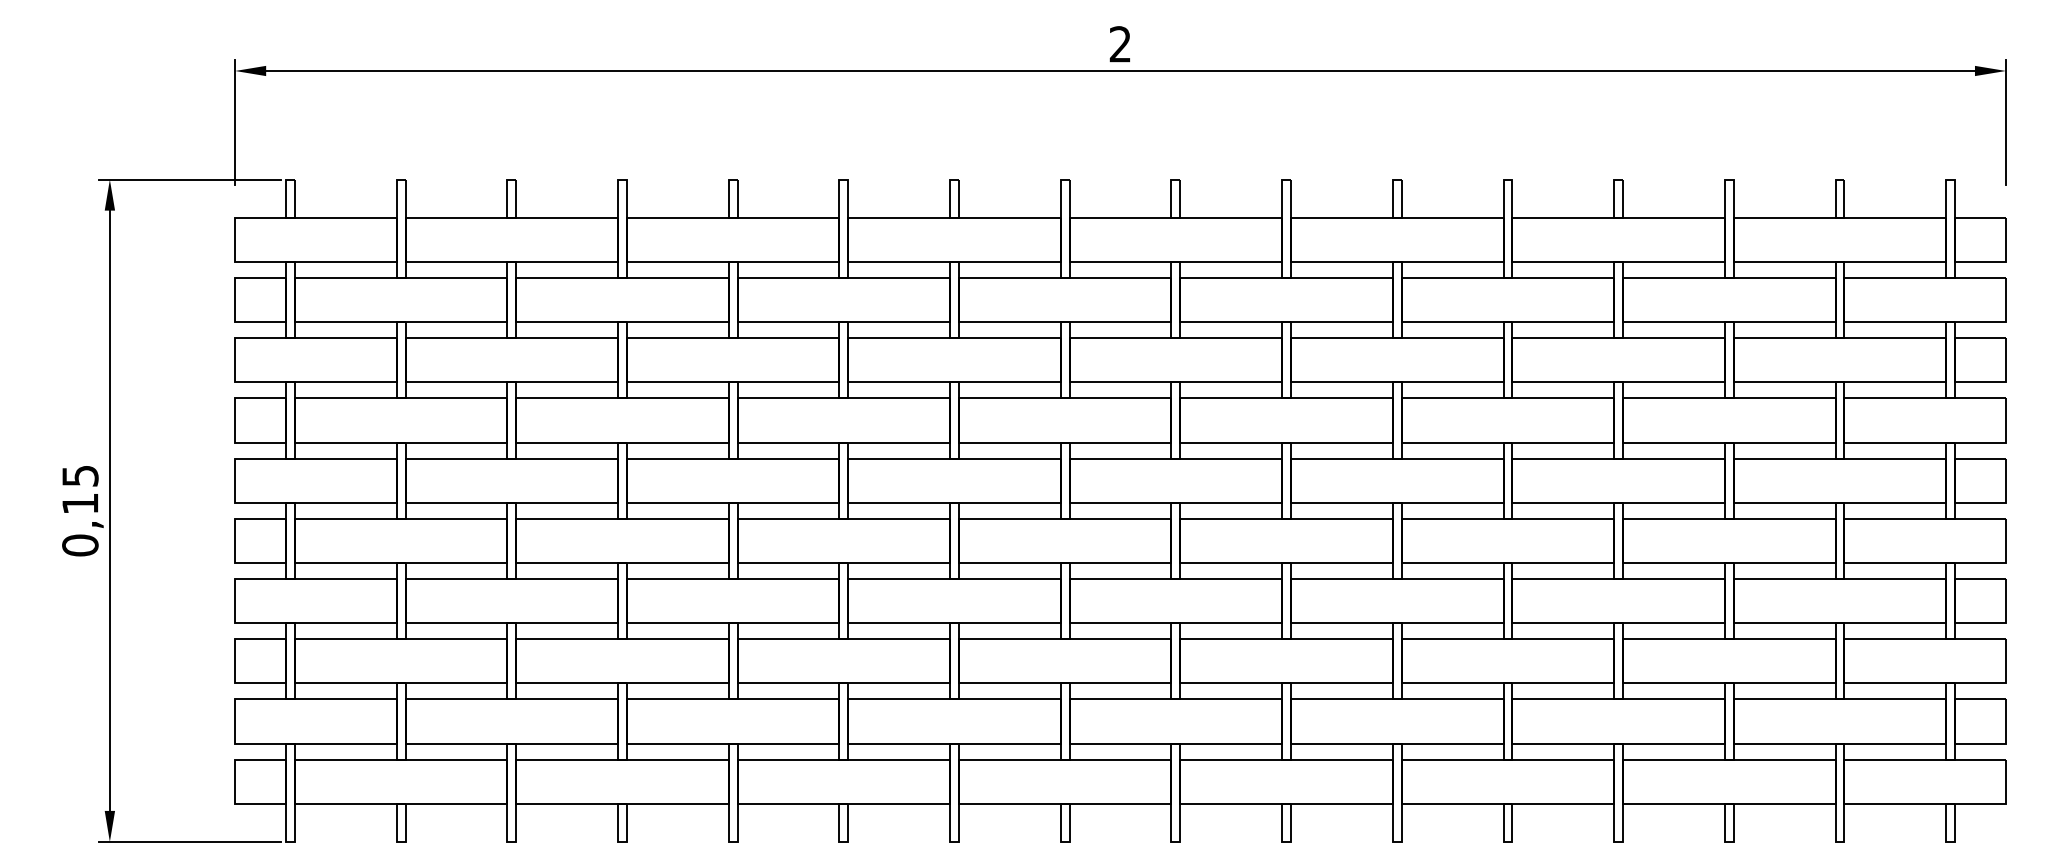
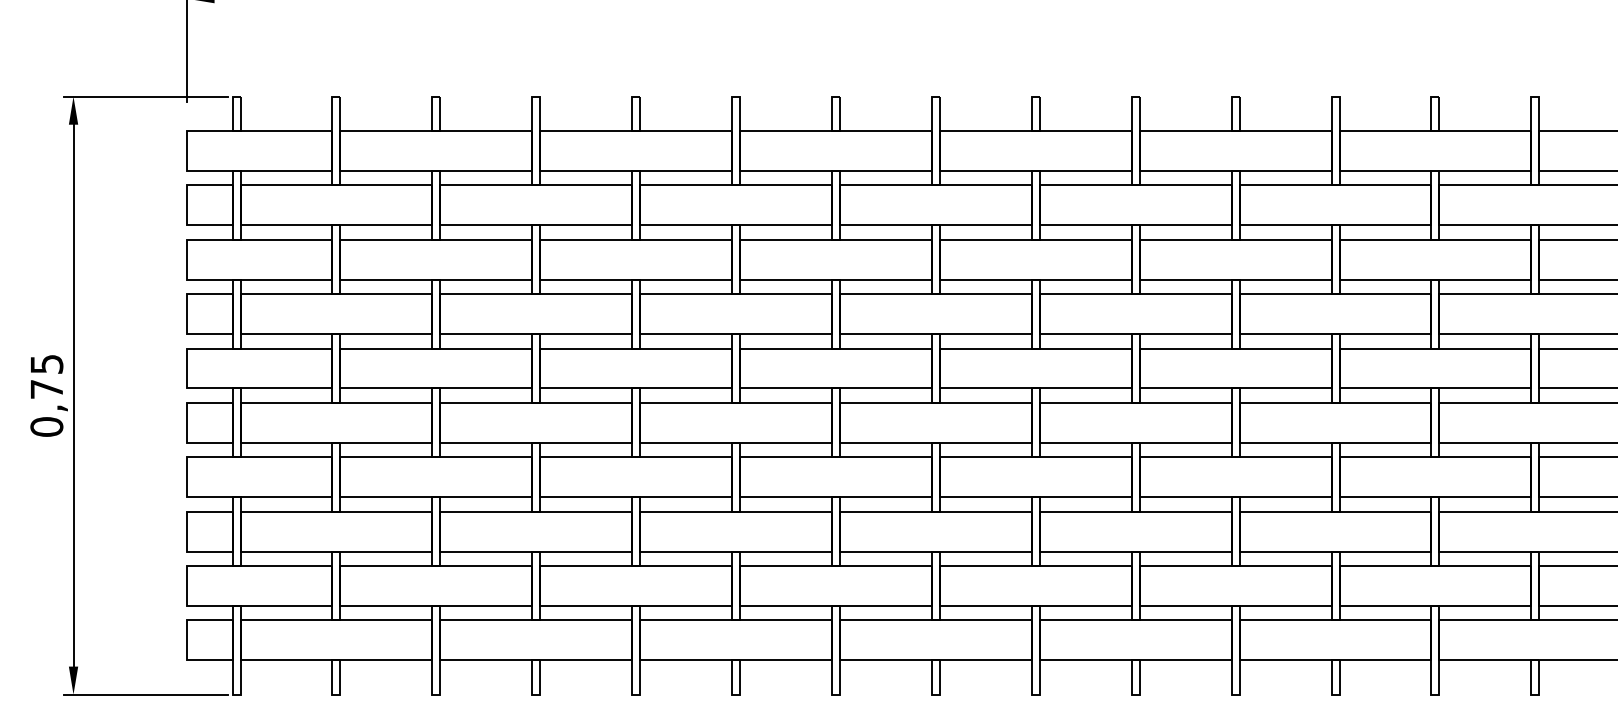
text: (80, 503) -> (46, 389), 0,15 -> 0,75

